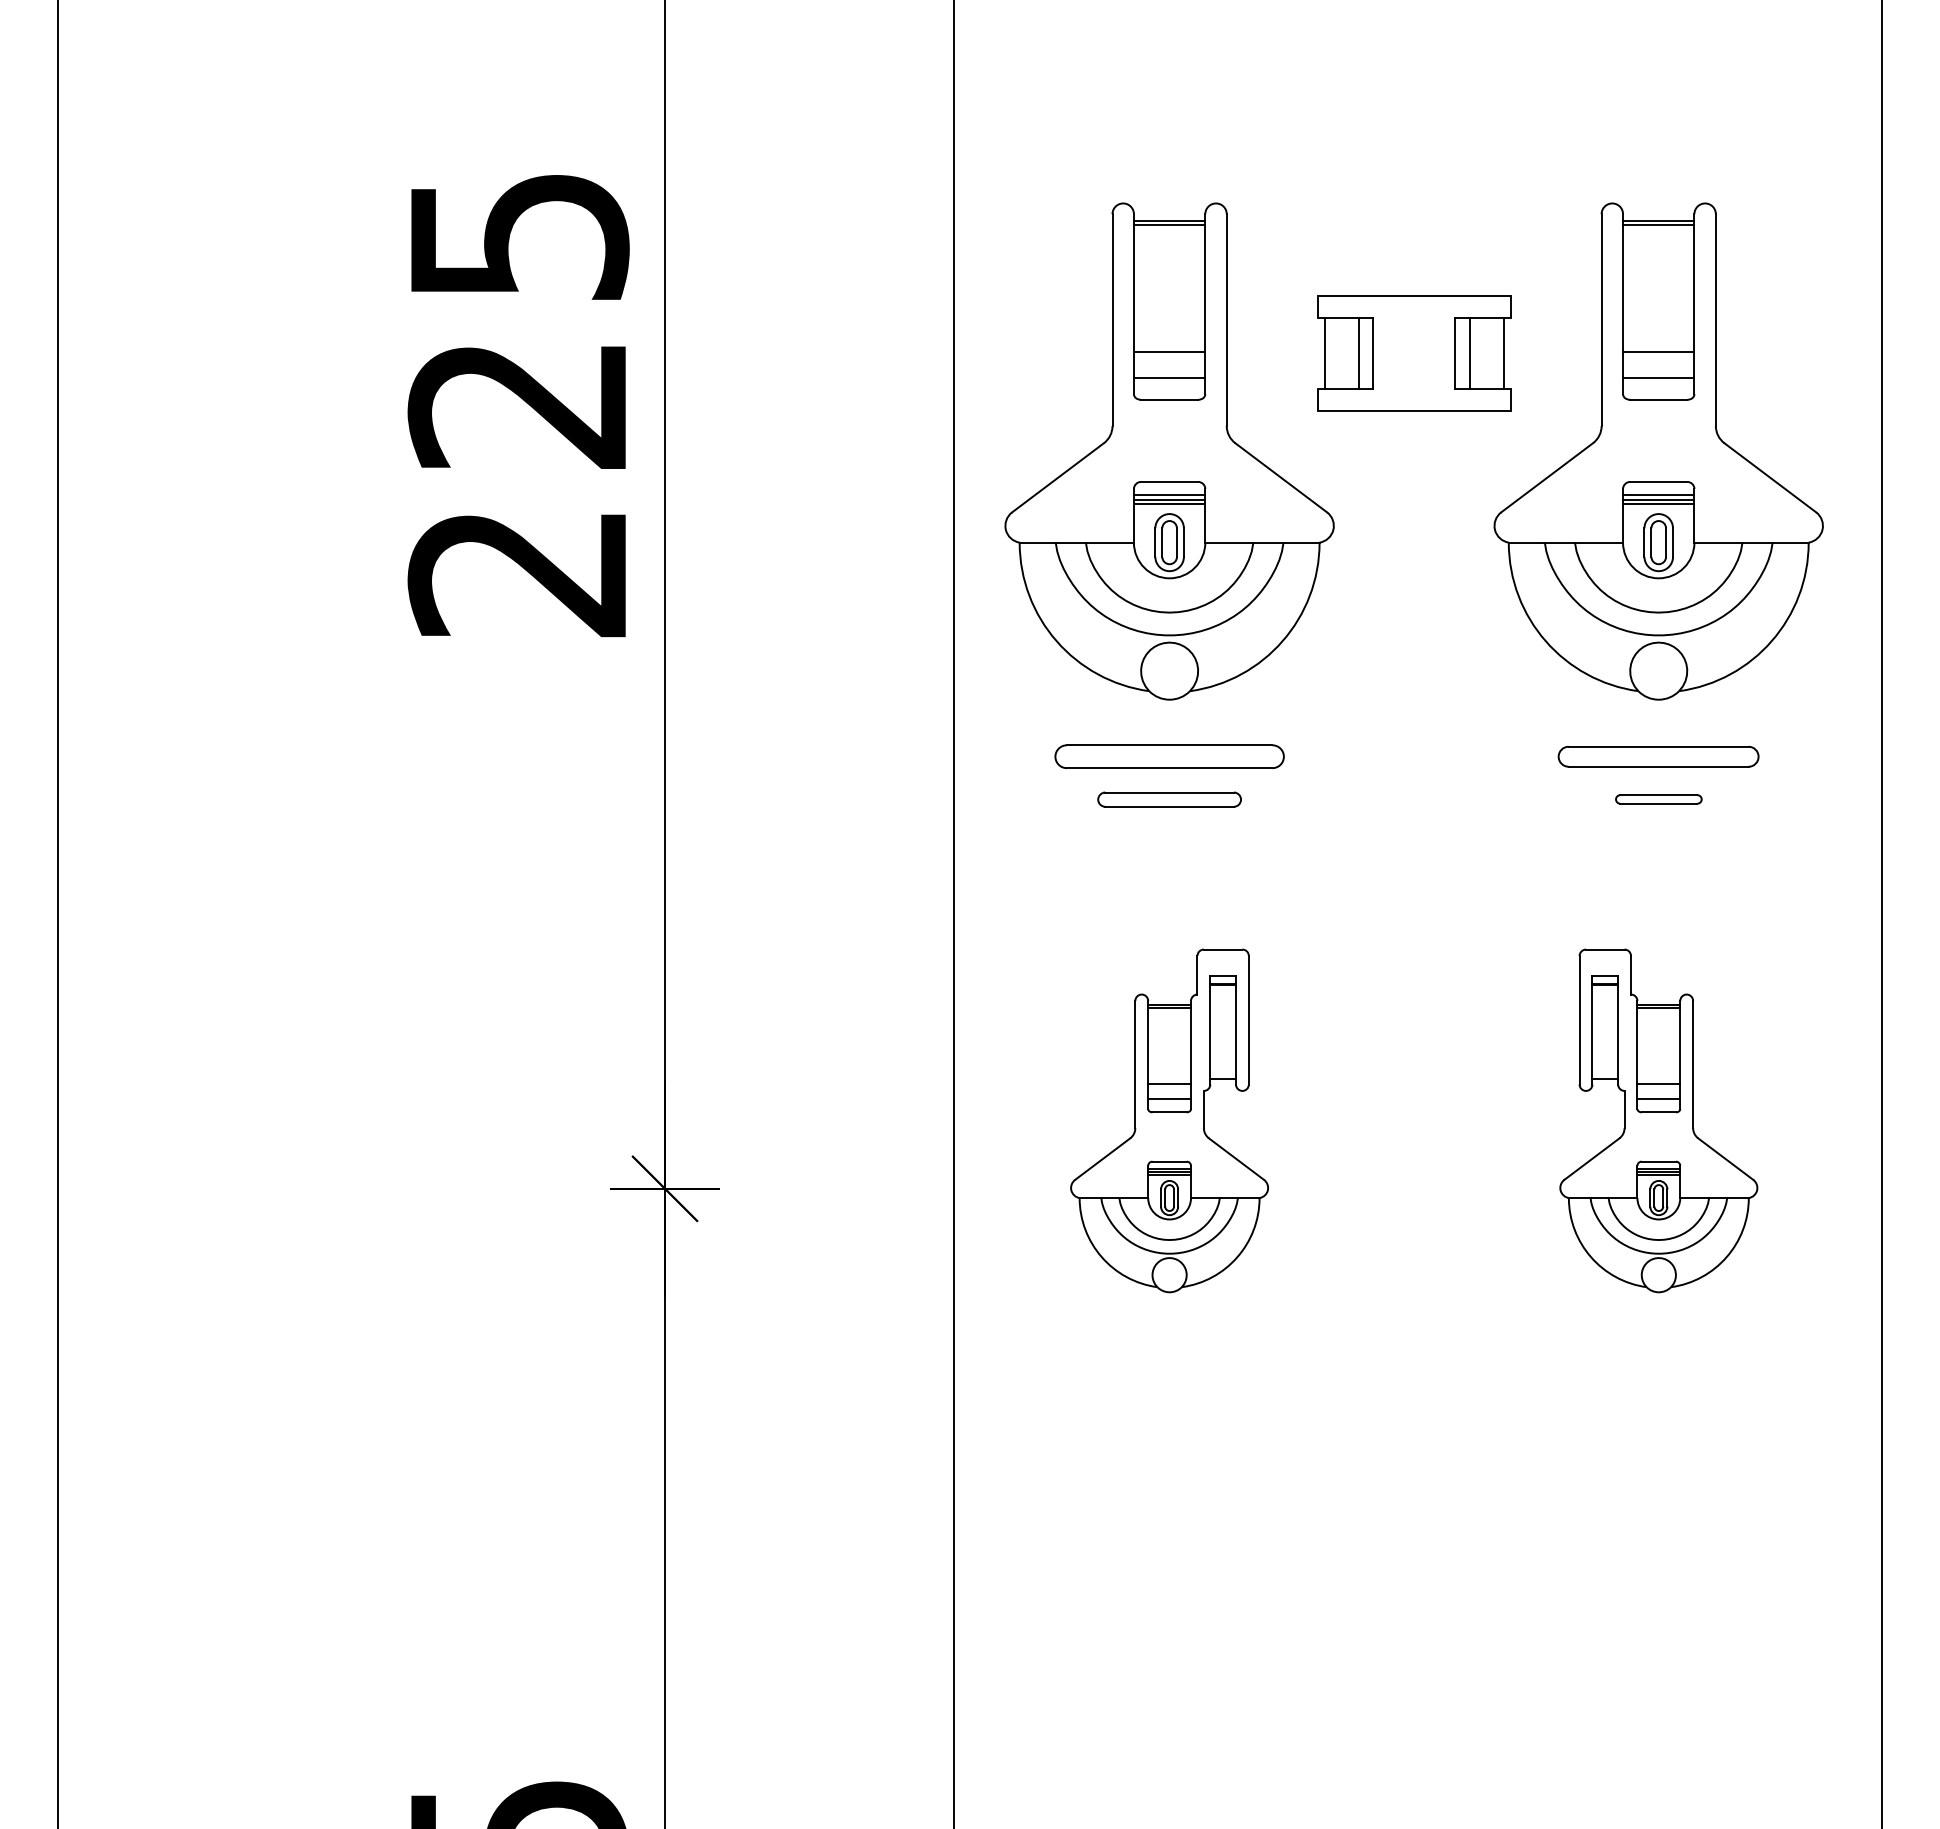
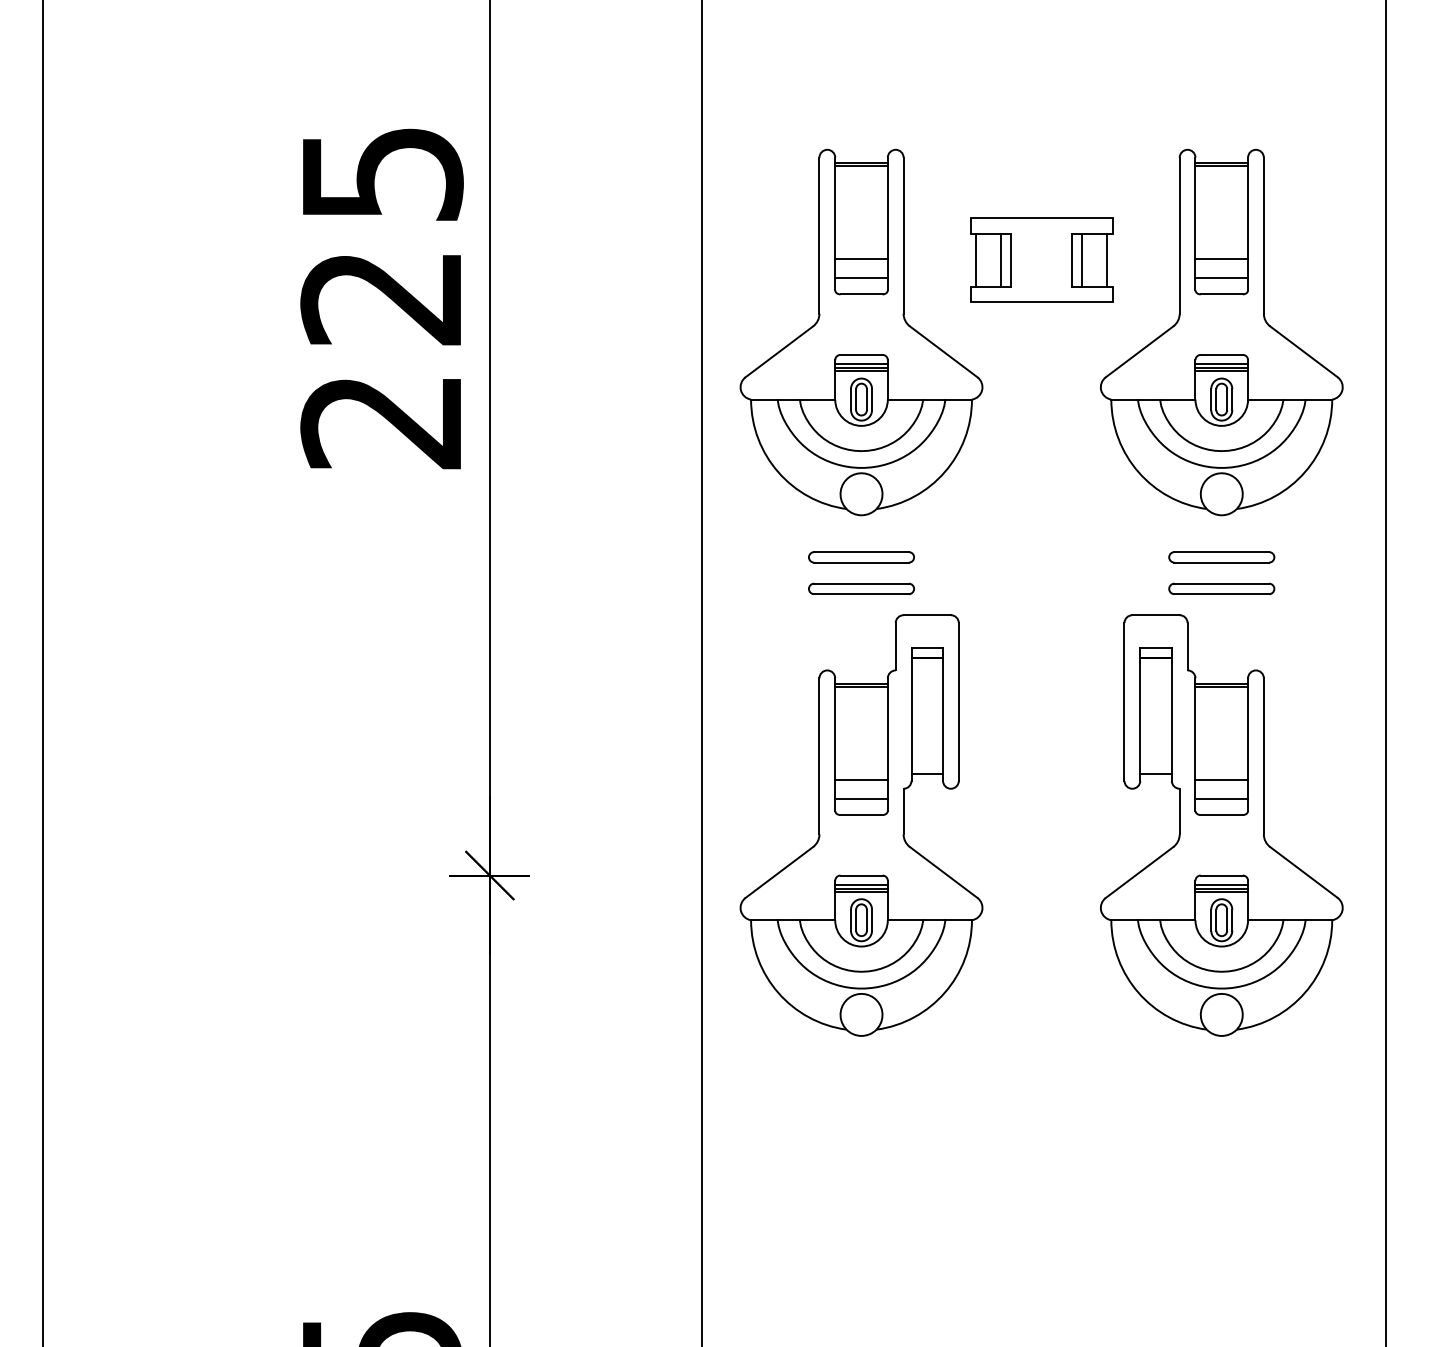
part: (1169, 757) -> (861, 557), size x0.62
part: (1658, 757) -> (1221, 557), size x0.71
part: (1658, 799) -> (1221, 588), size x1.67
part: (1169, 1120) -> (861, 825), size x1.67
part: (1658, 1120) -> (1221, 825), size x1.67

